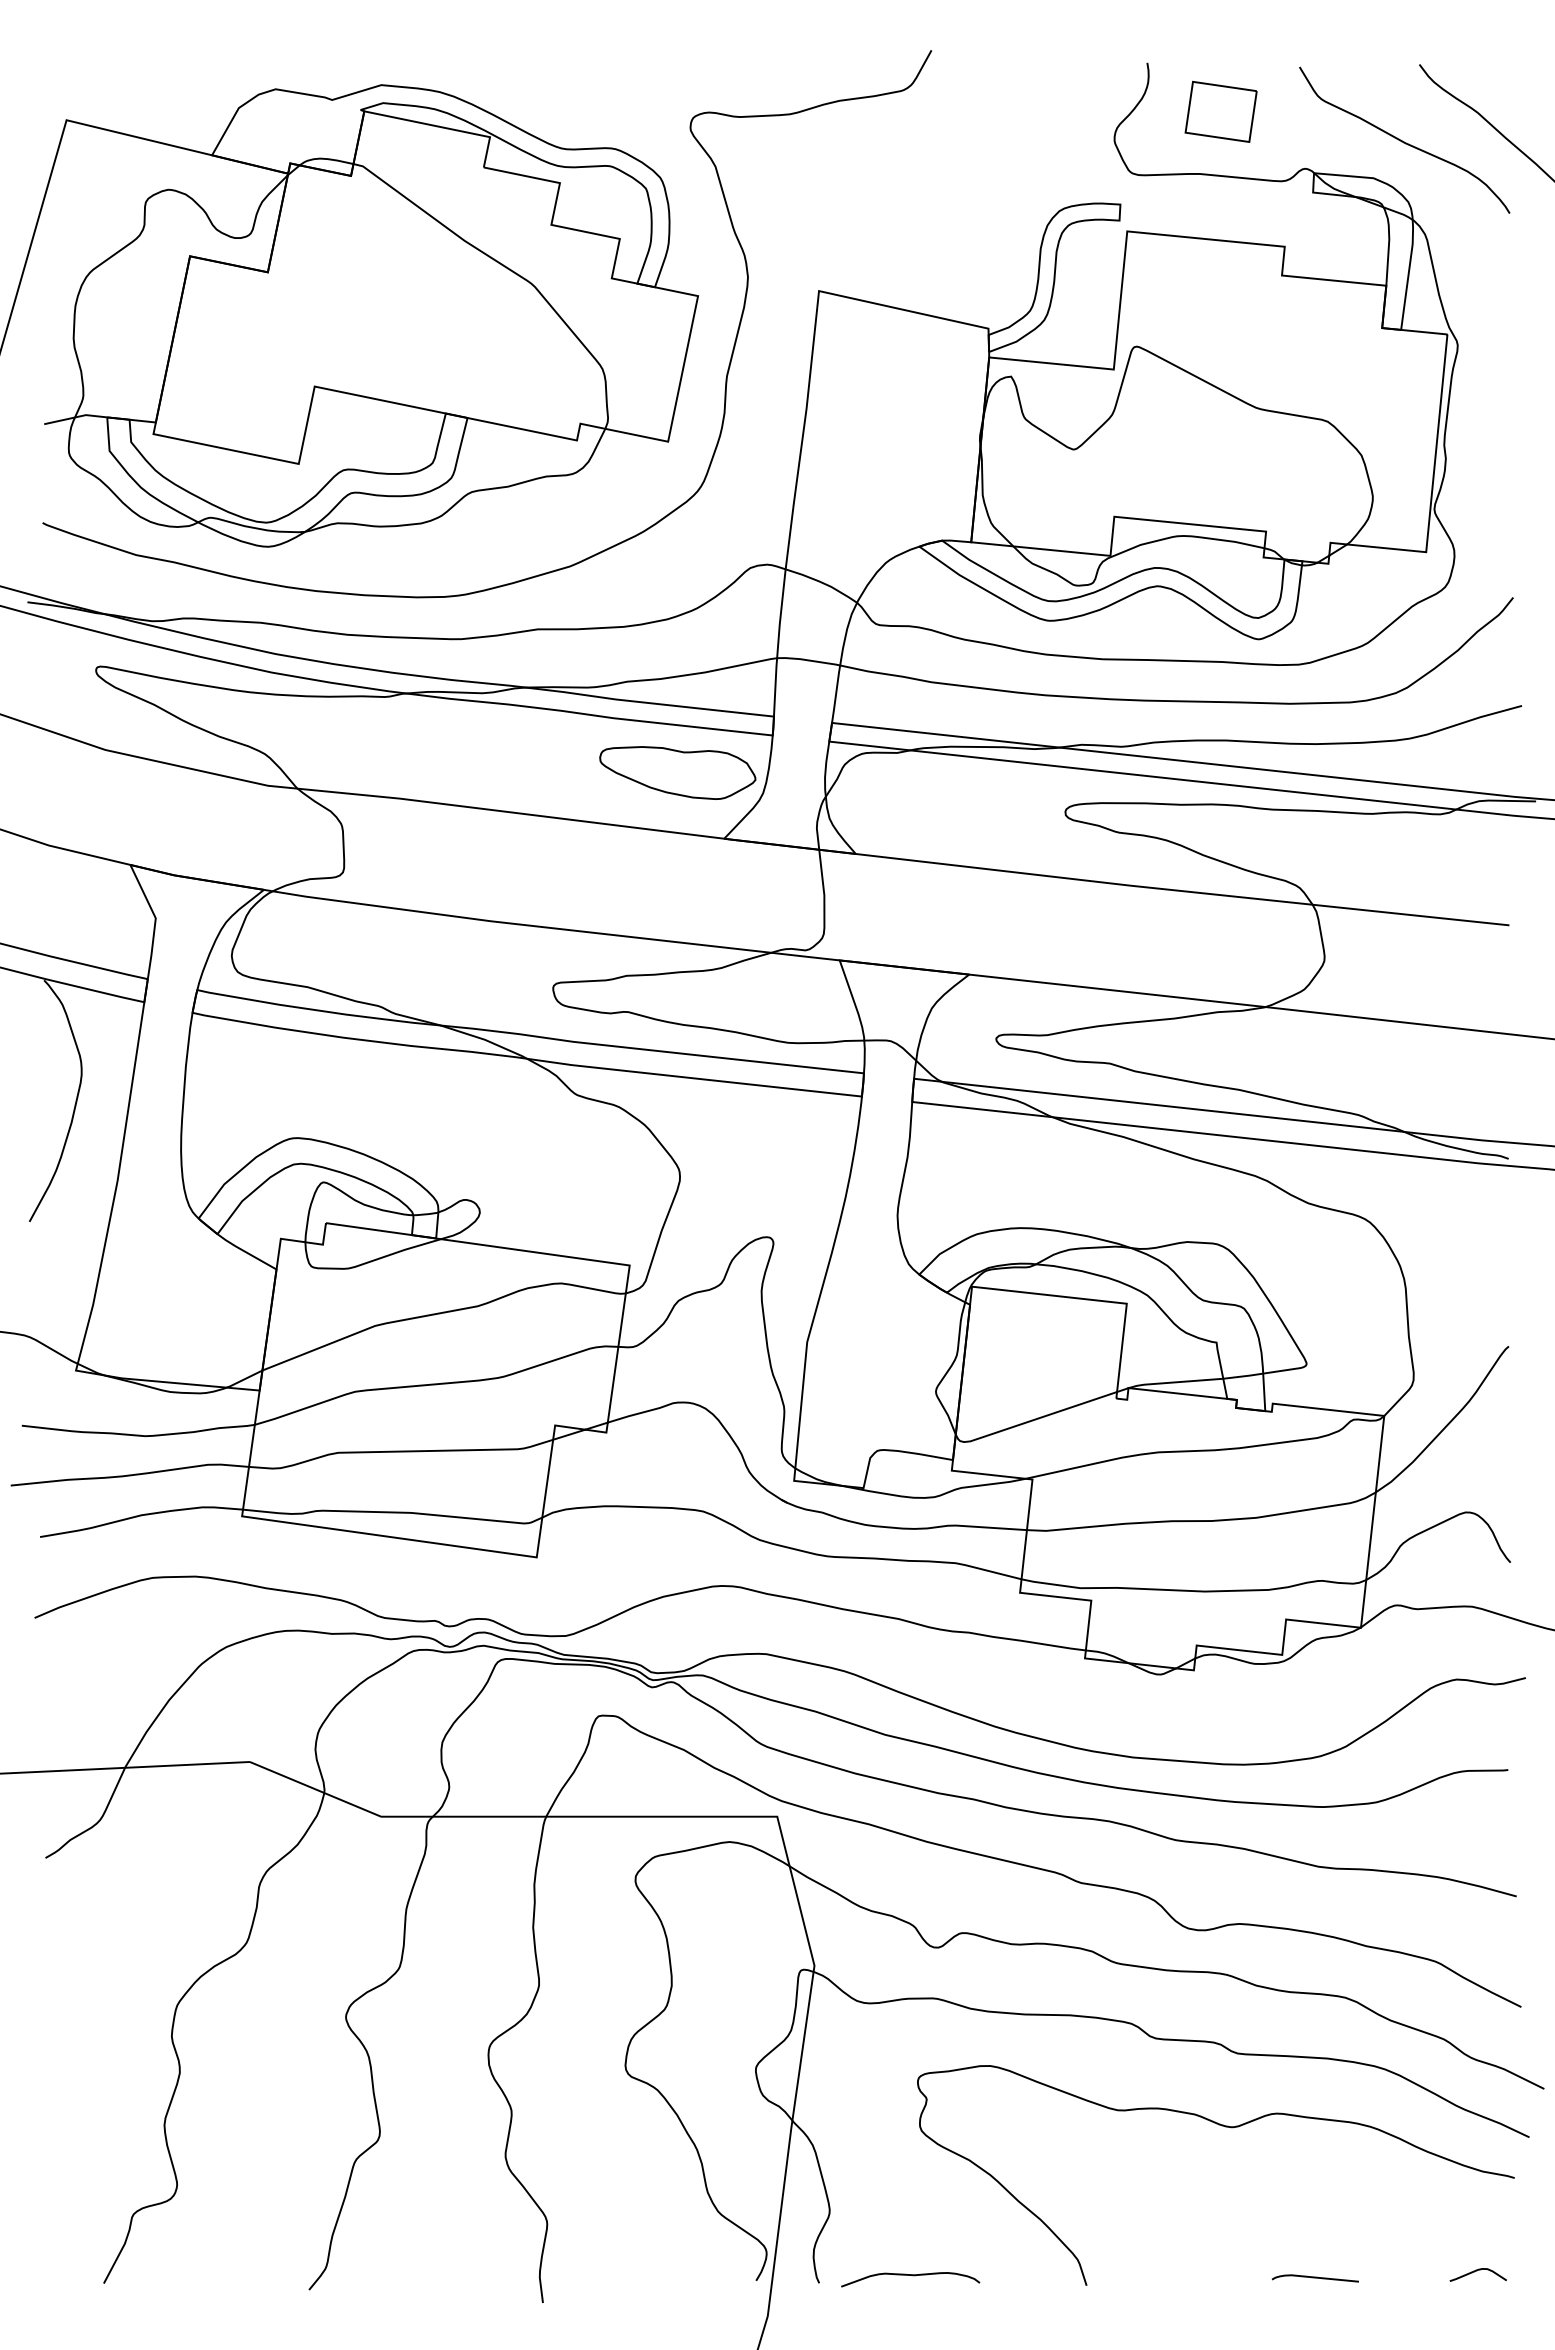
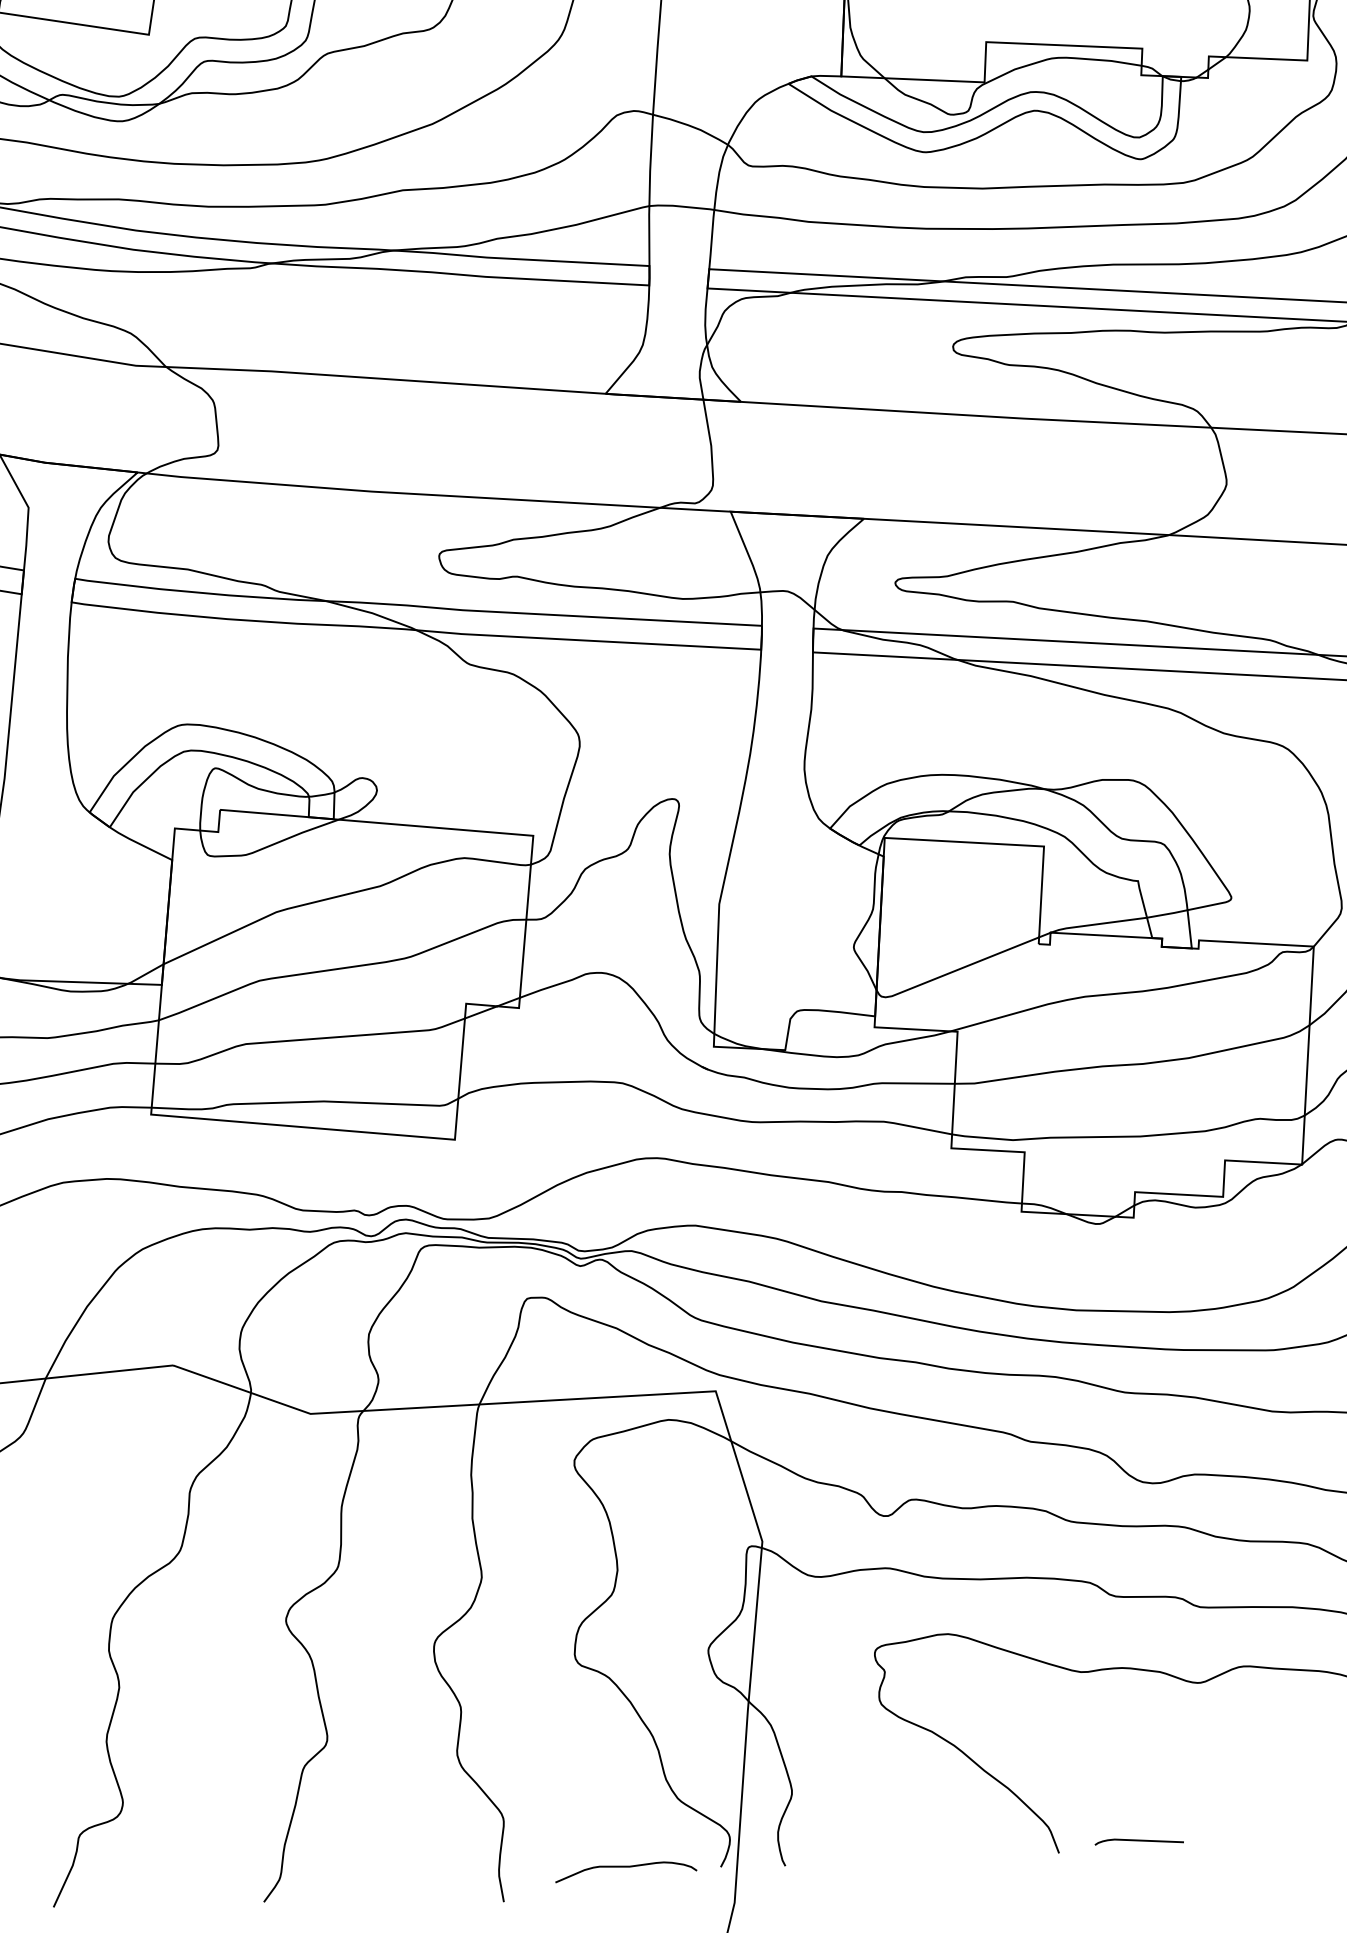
part: (677, 772) -> (554, 328), removed
curve: (912, 2276) -> (627, 1868), moved
curve: (1315, 2278) -> (1139, 1841), moved

